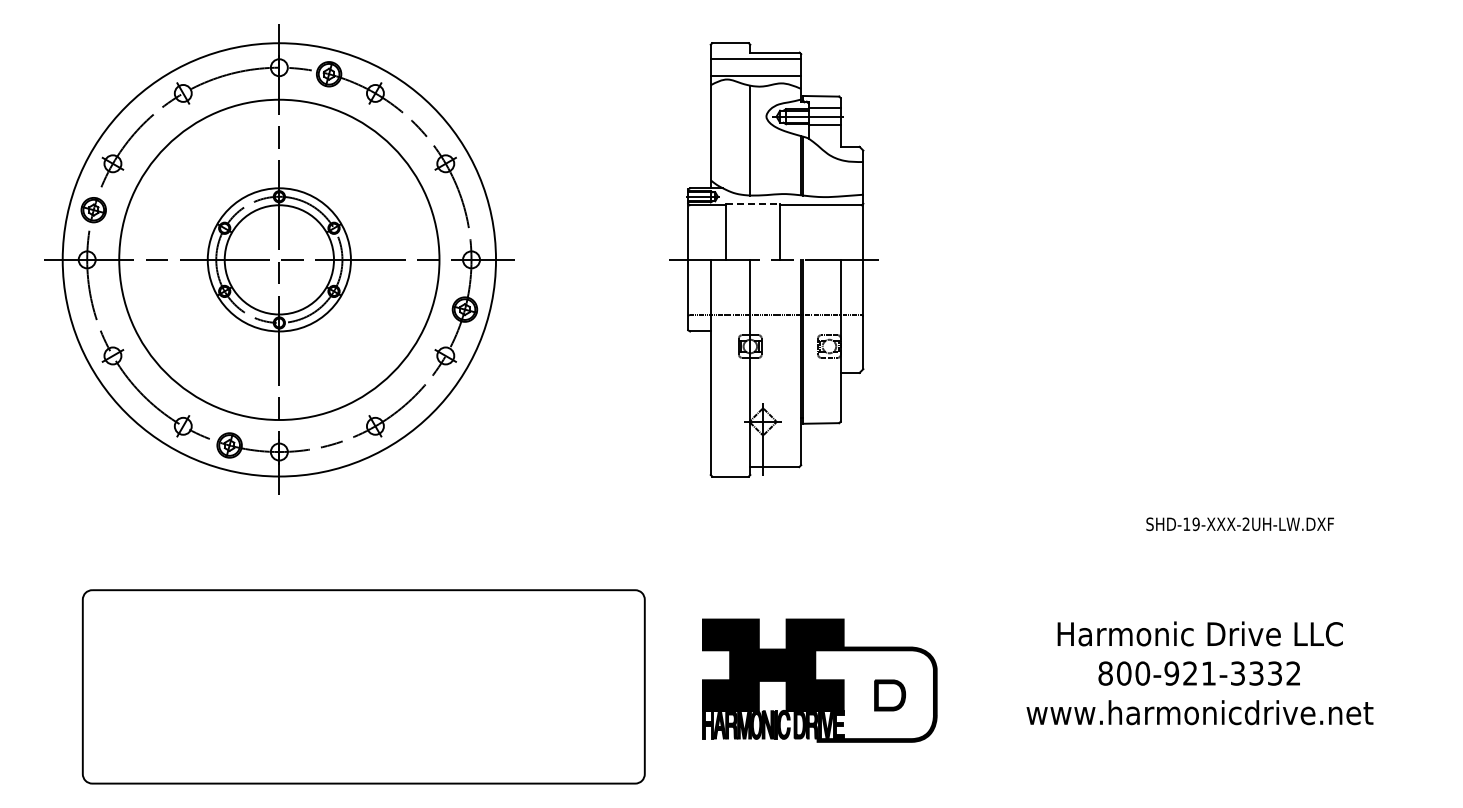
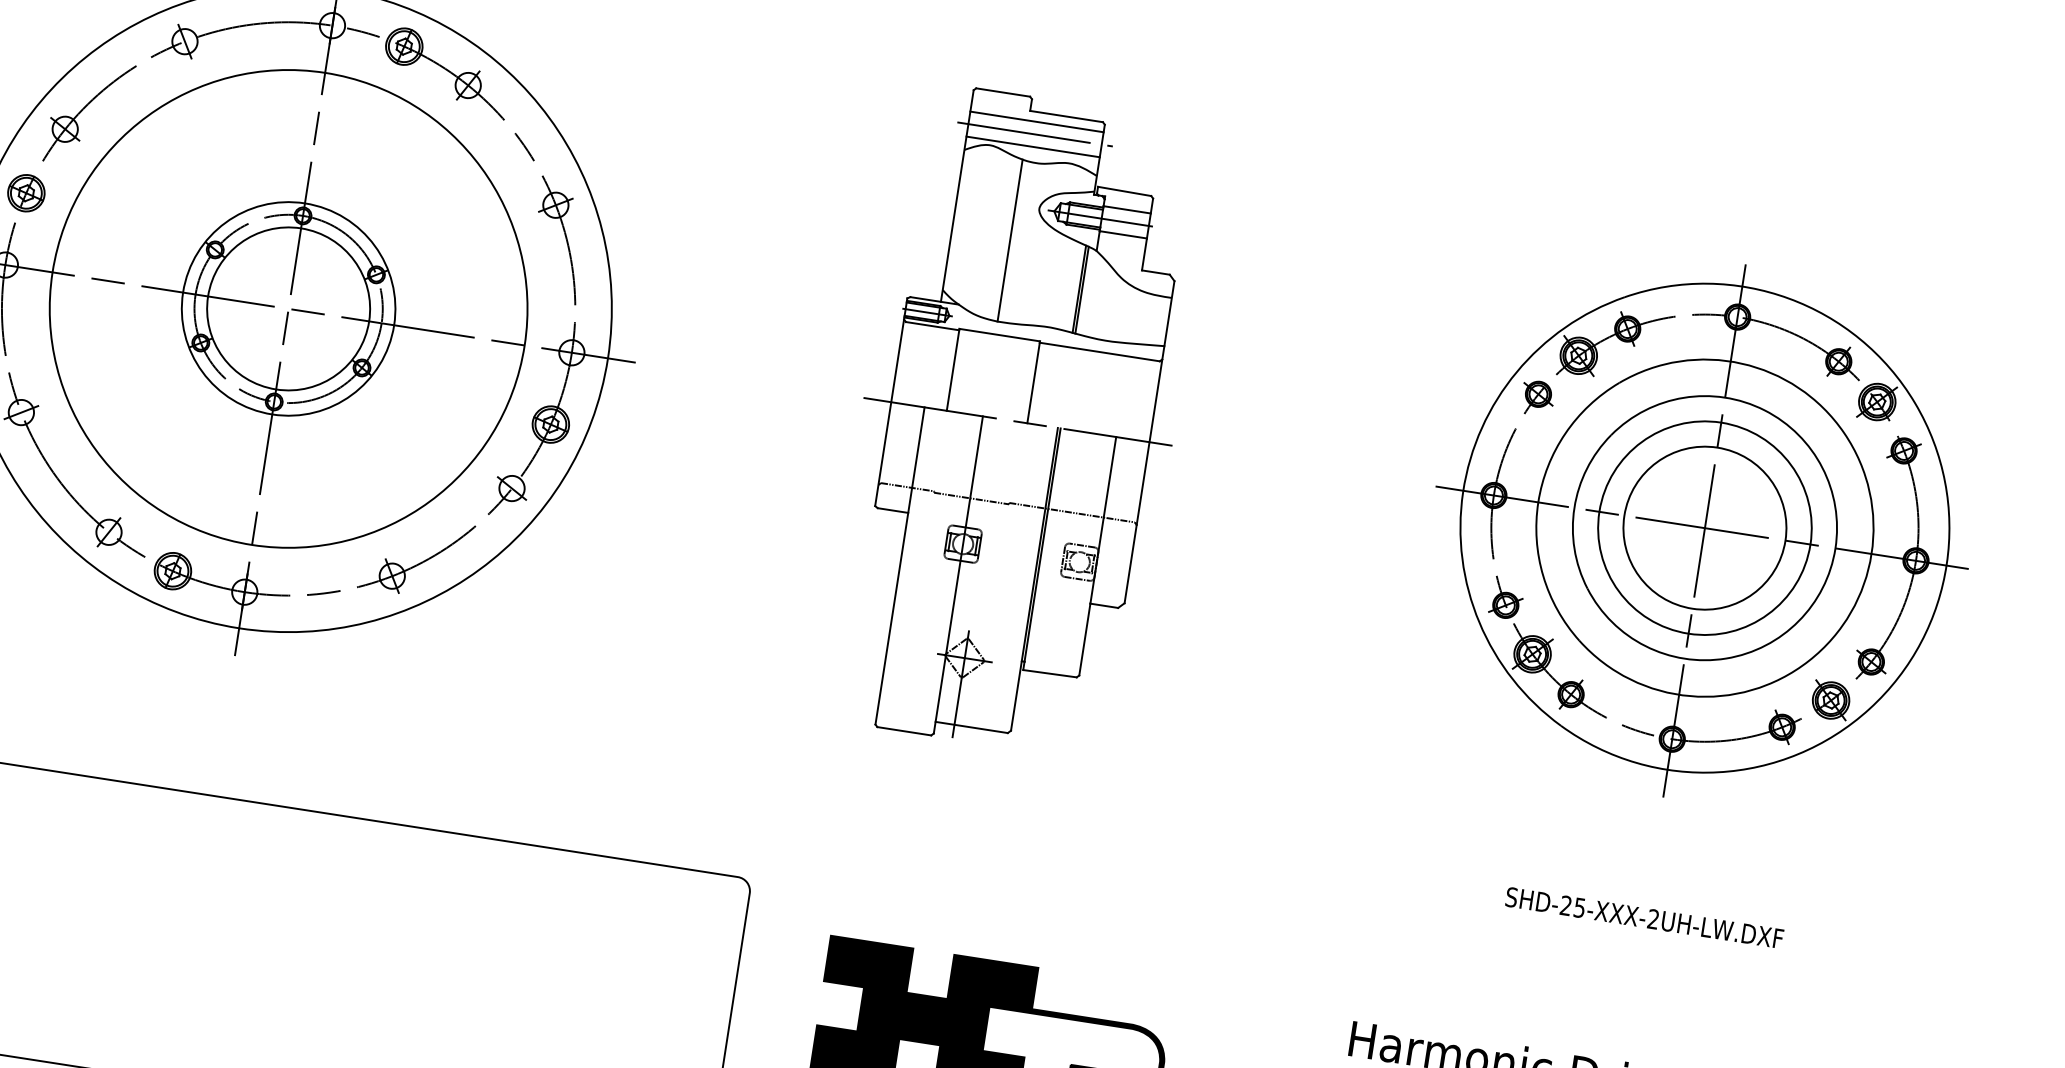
line: (755, 67) -> (1034, 133), added
line: (753, 204) -> (1000, 335), dashed -> solid
part: (1237, 261) -> (1700, 529), added
text: (1191, 523) -> (1573, 905), SHD-19-XXX-2UH-LW.DXF -> SHD-25-XXX-2UH-LW.DXF

